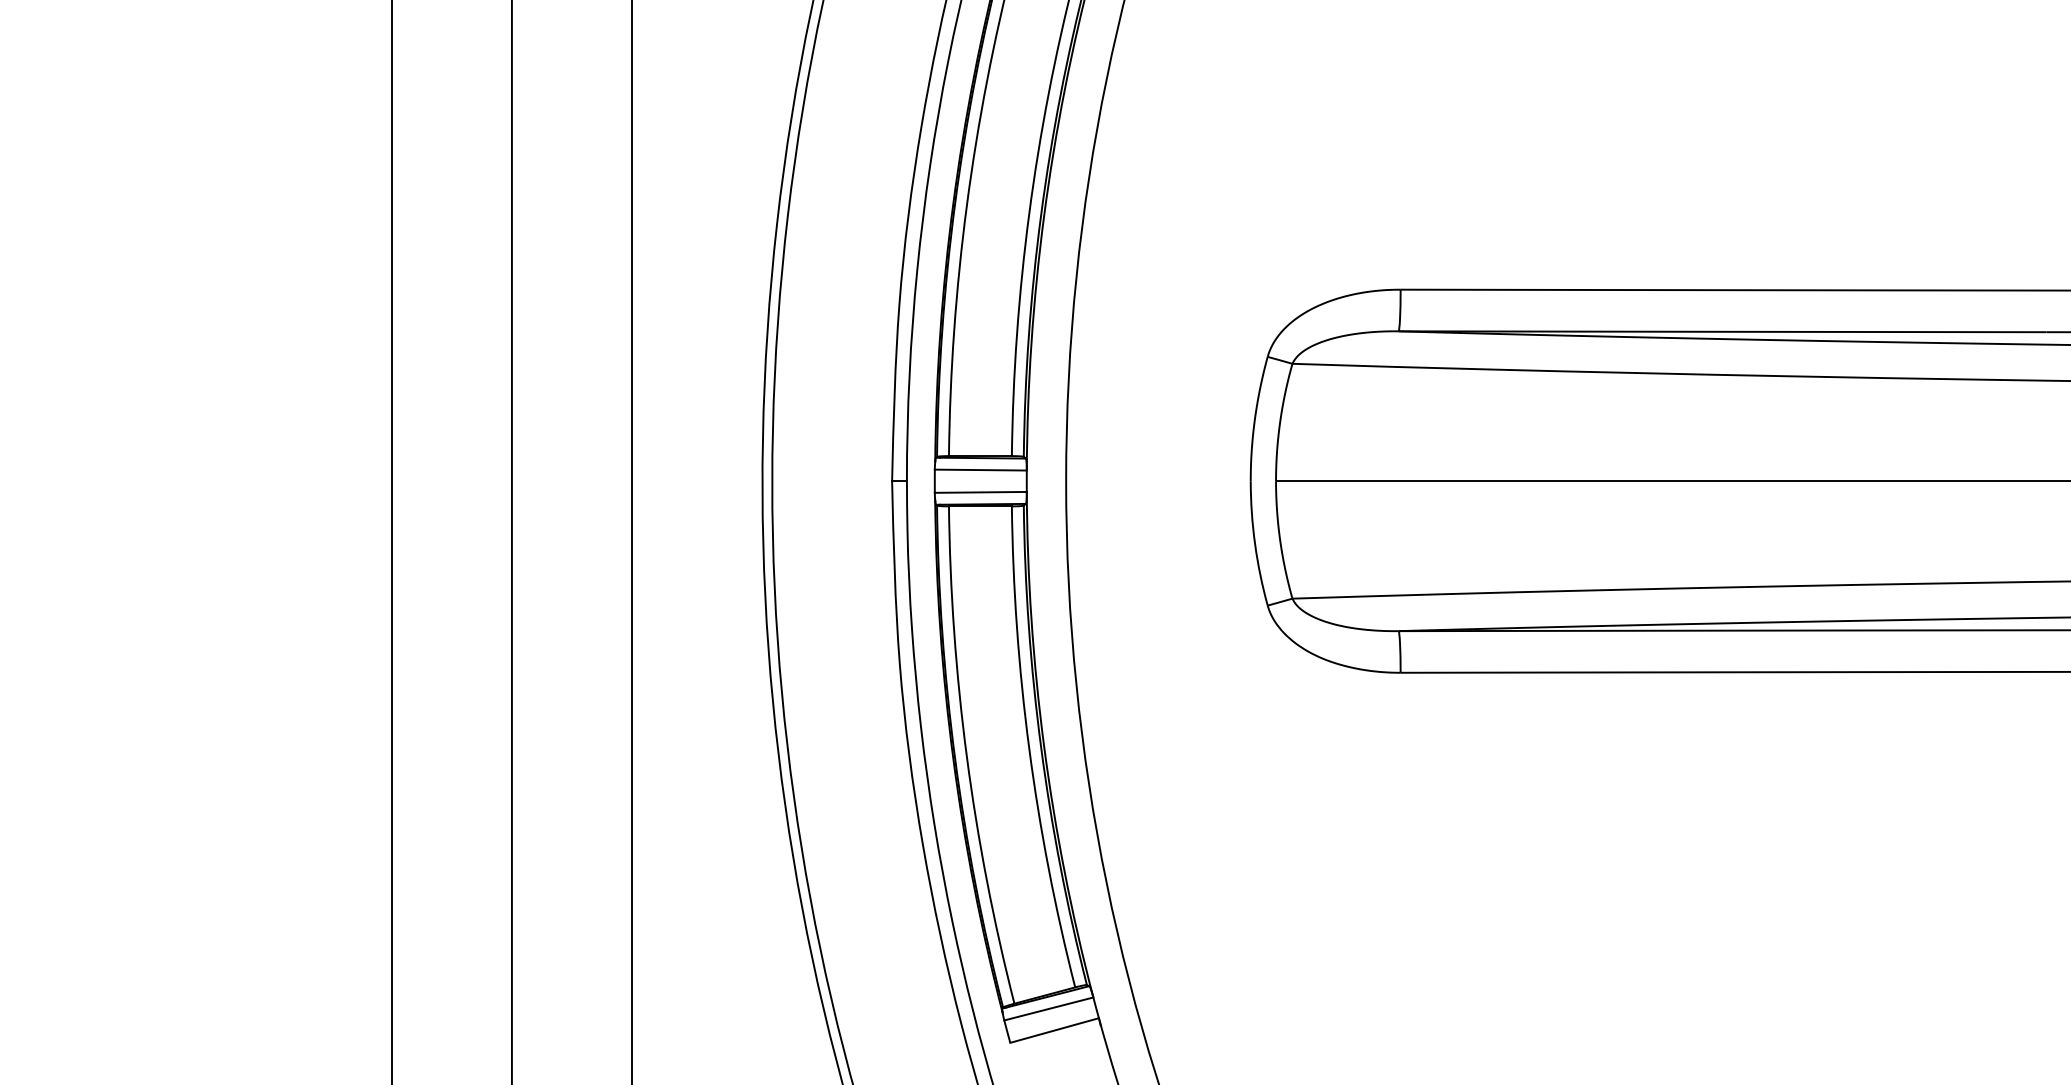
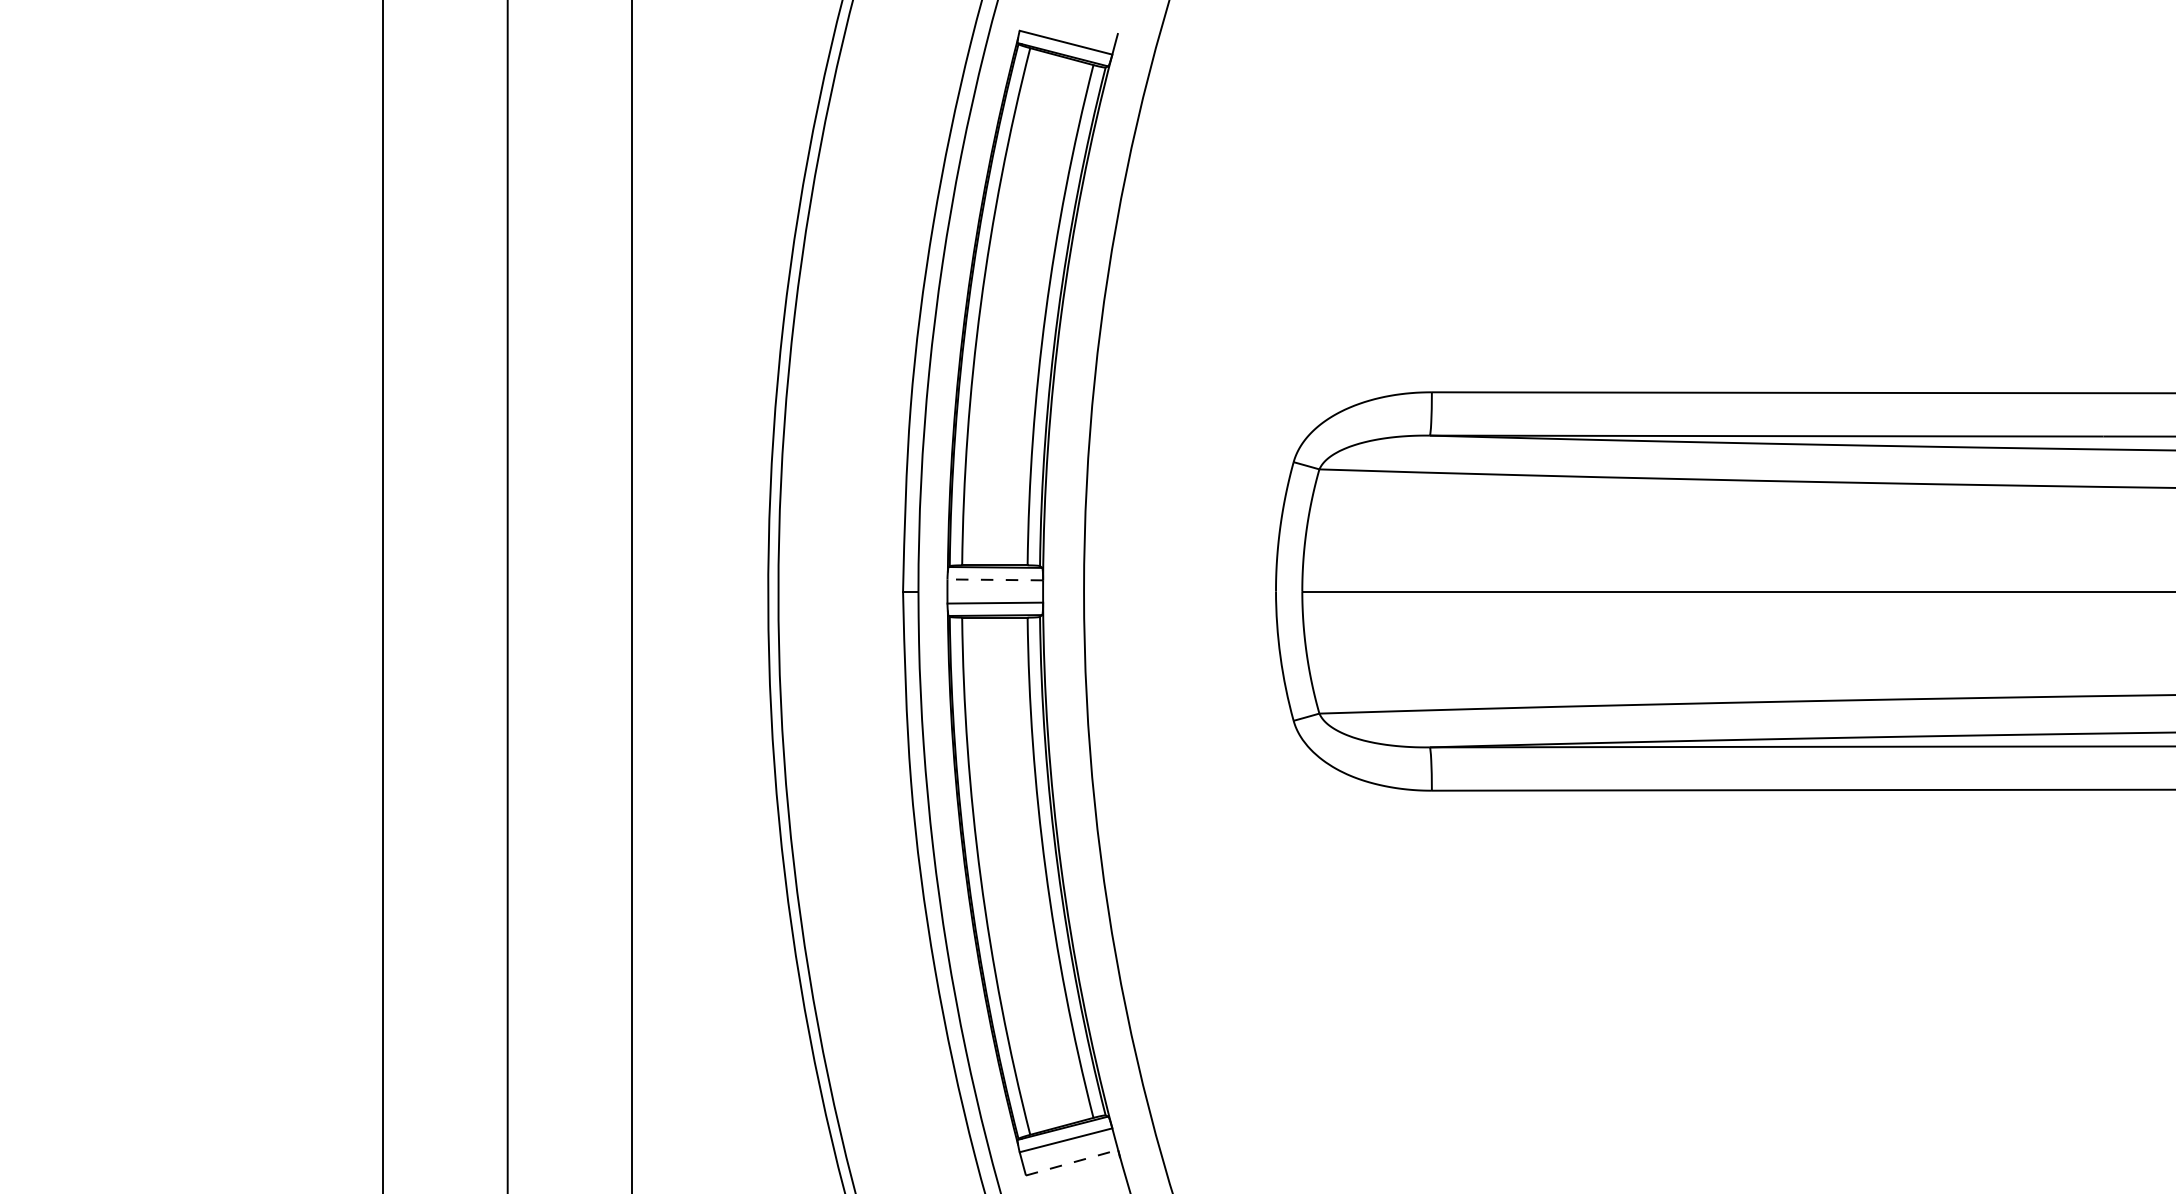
line: (981, 469) -> (995, 579), solid -> dashed
line: (1055, 1030) -> (1072, 1162), solid -> dashed

